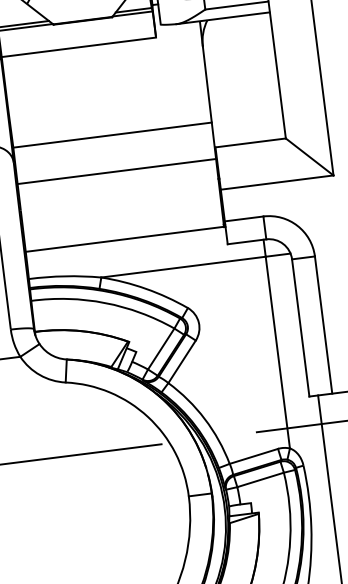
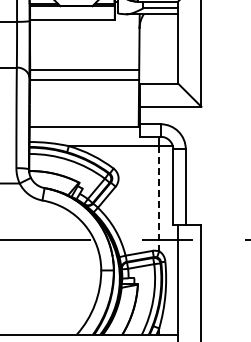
line: (116, 170) -> (84, 79), moved
line: (278, 351) -> (159, 198), solid -> dashed

